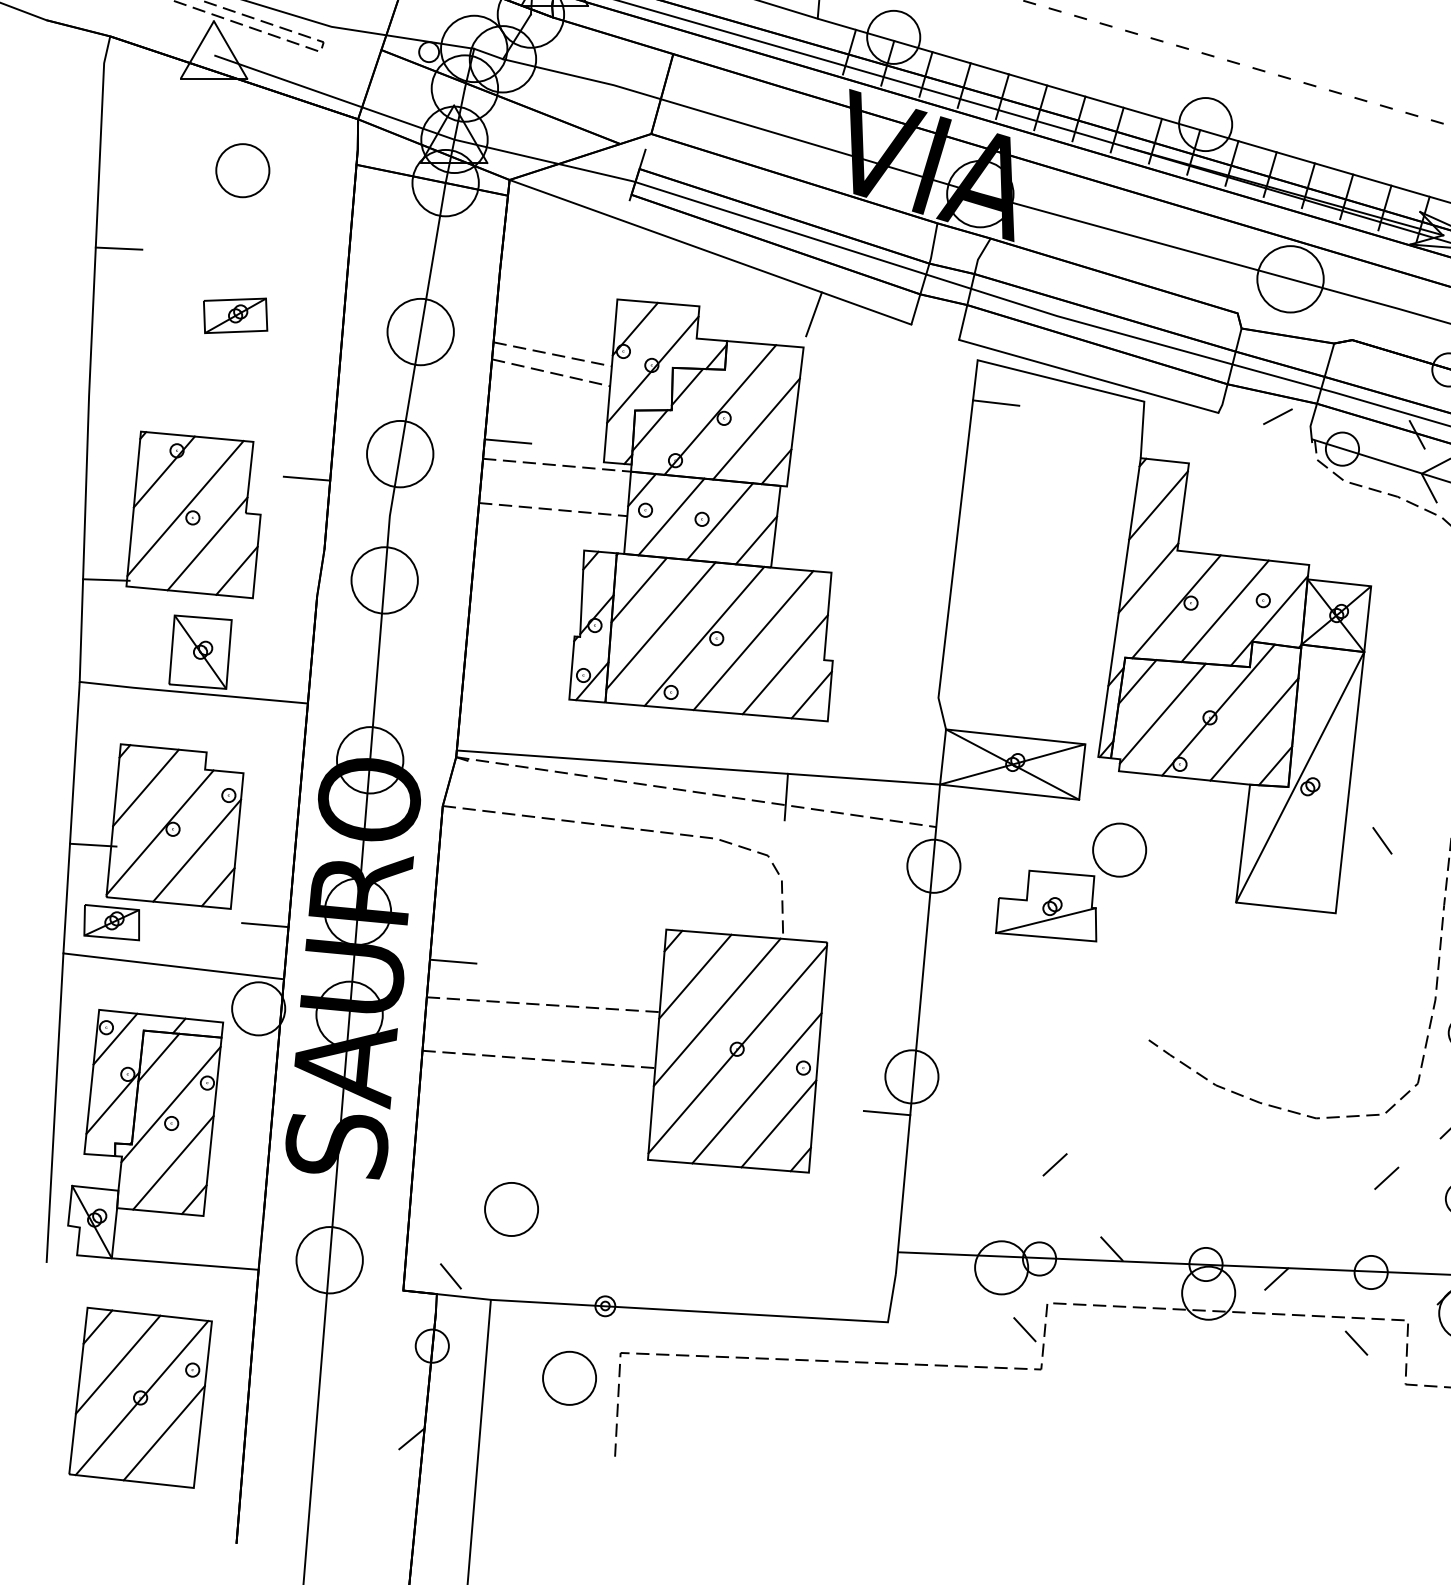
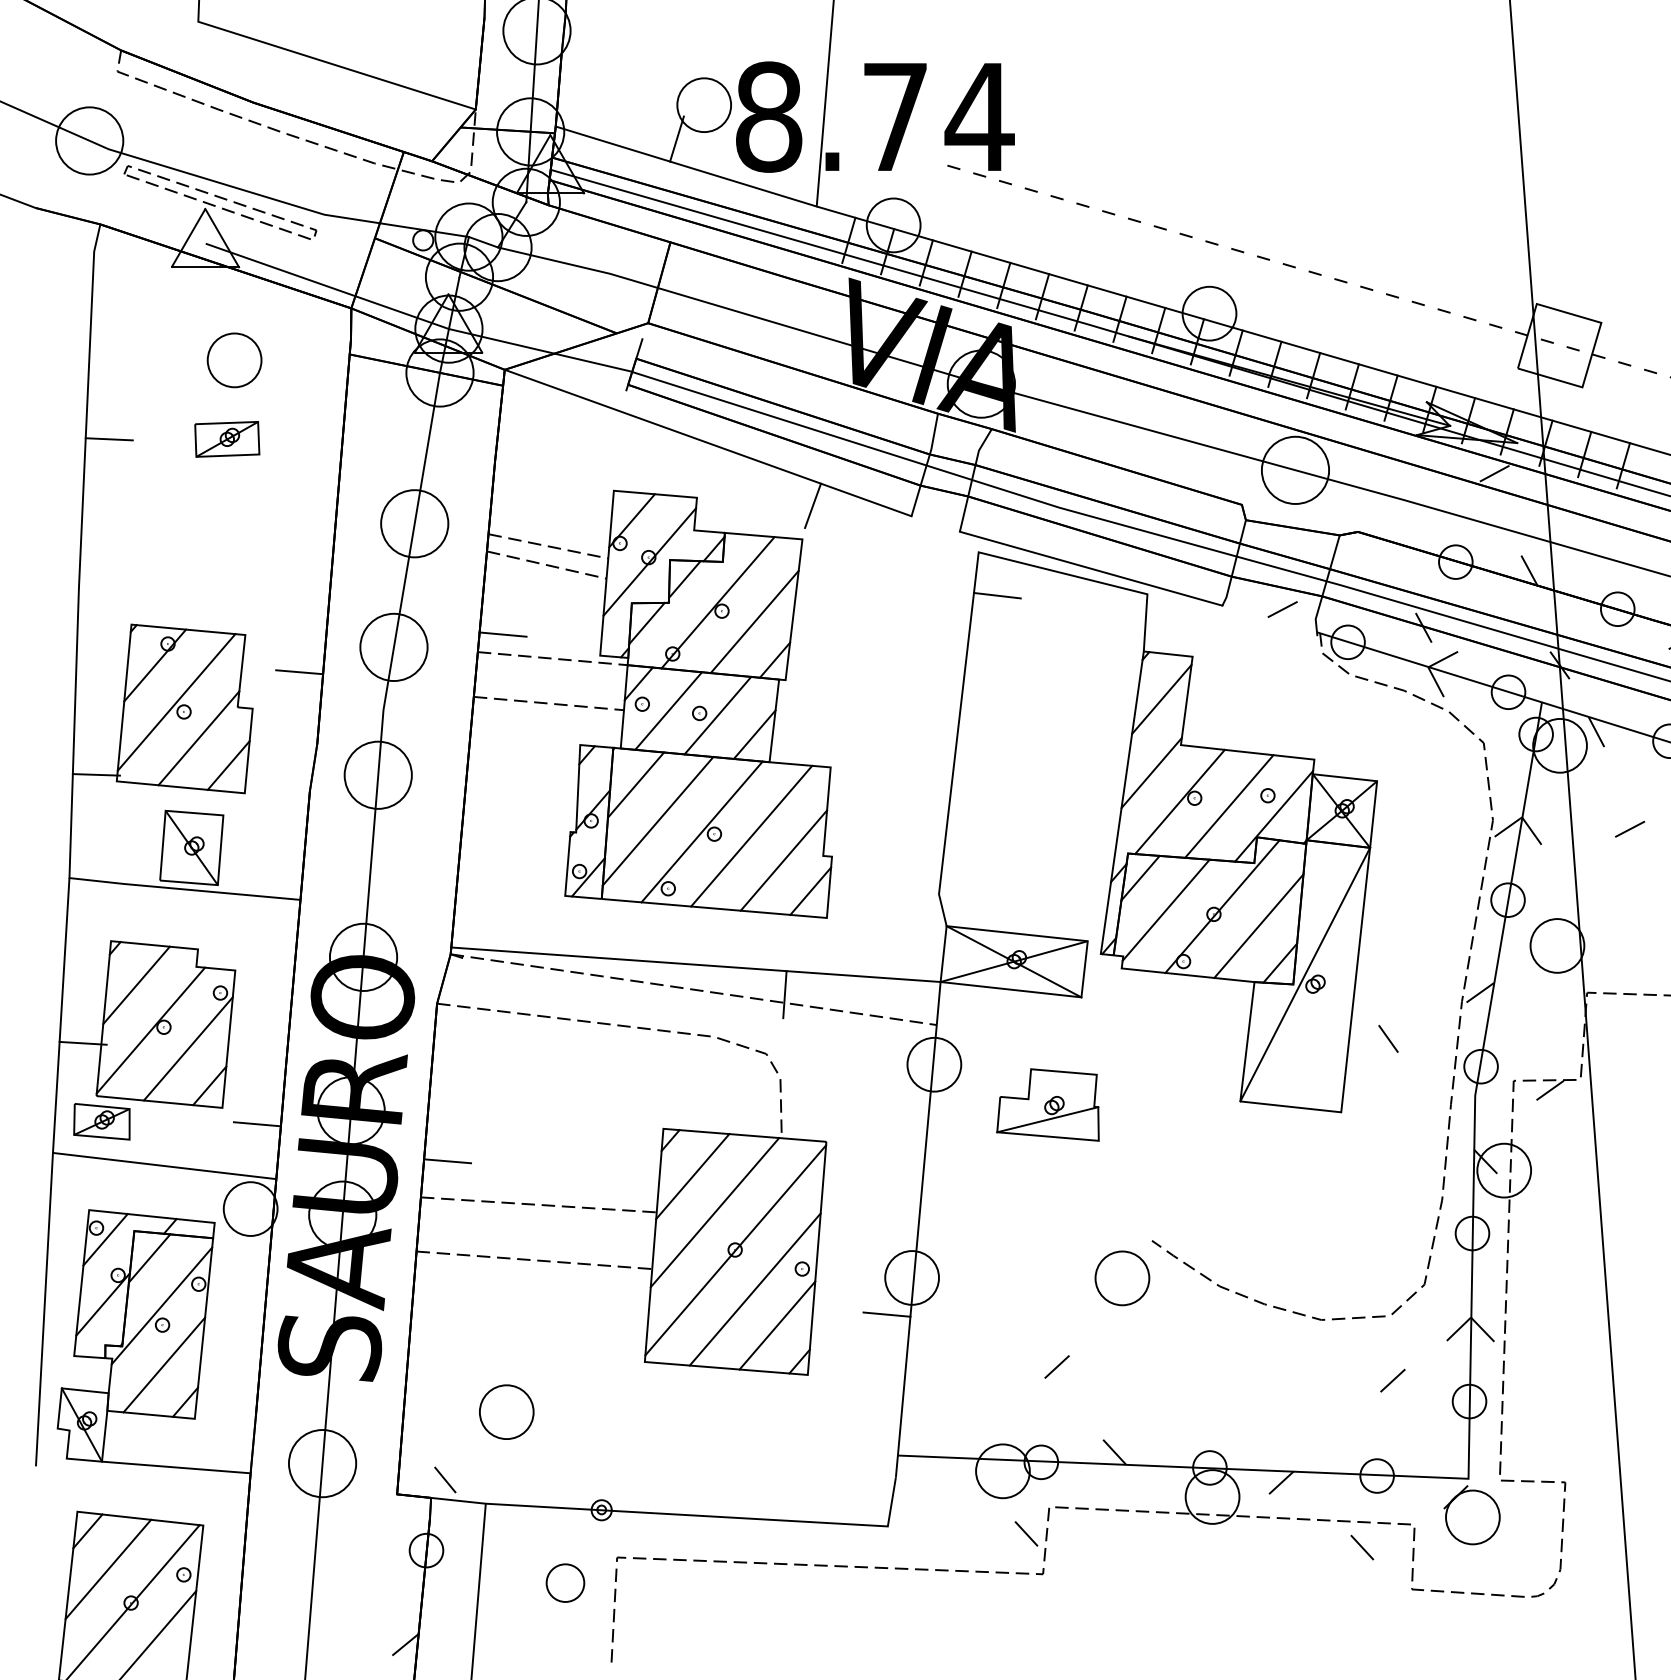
part: (235, 315) -> (227, 439), moved
part: (1119, 850) -> (1122, 1278), moved
part: (569, 1377) -> (565, 1582), size x0.7

